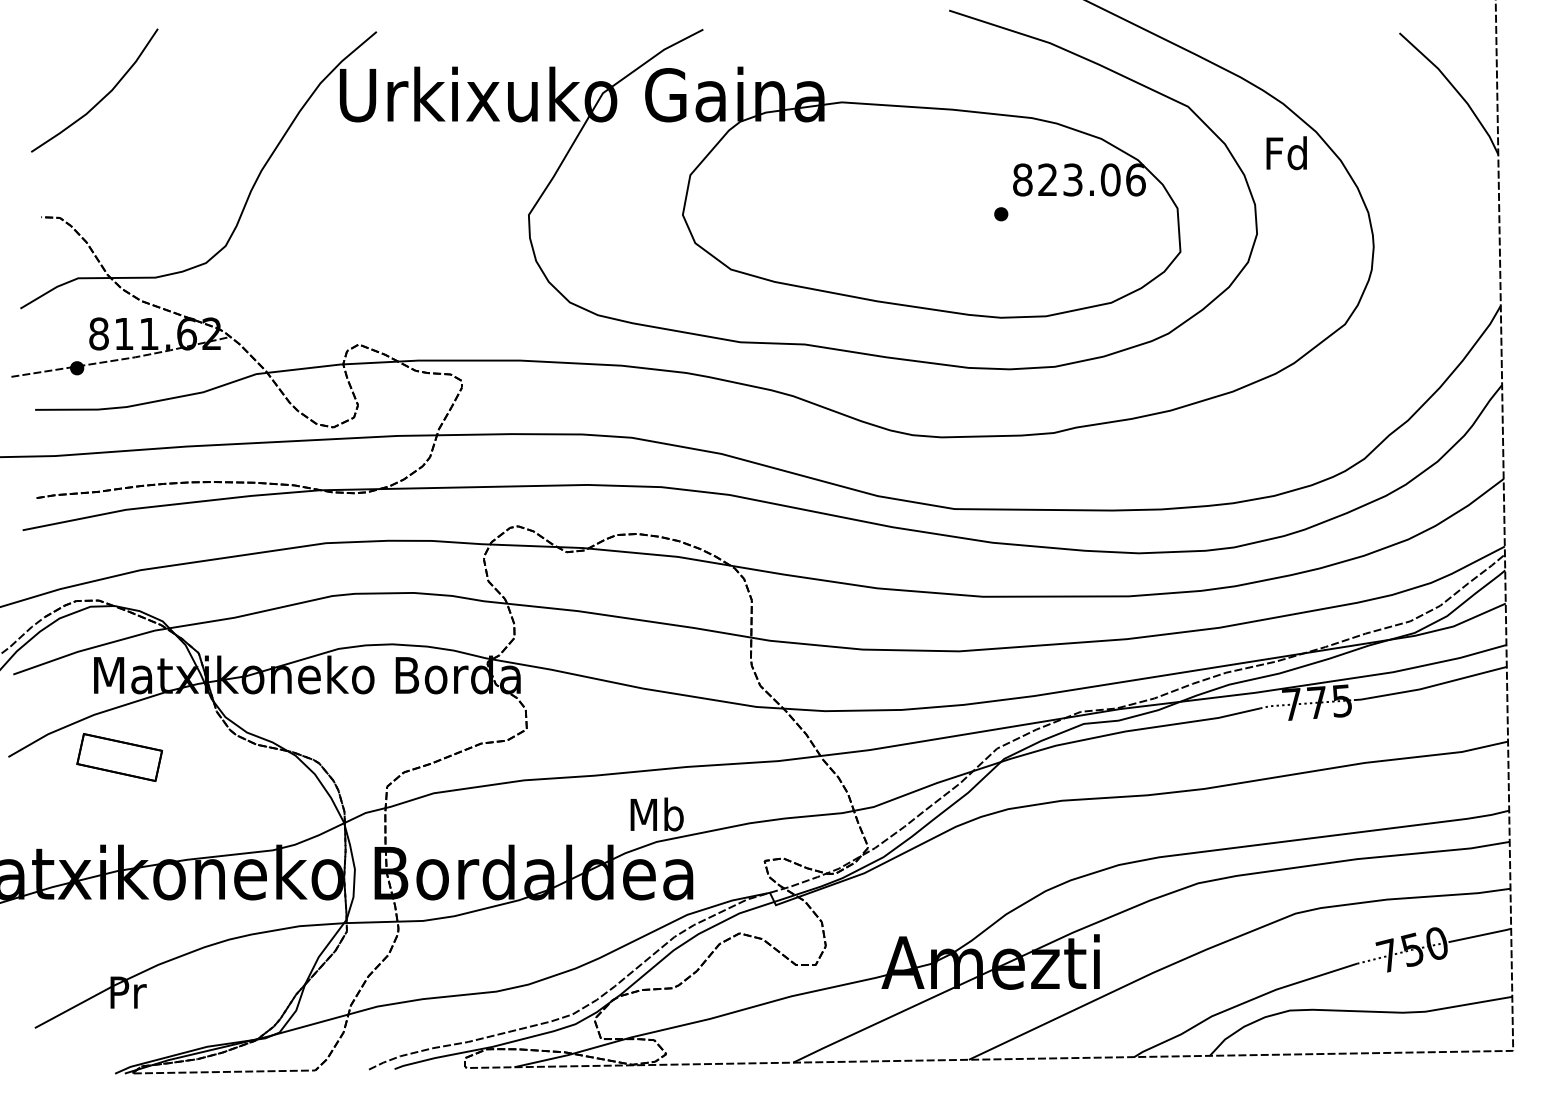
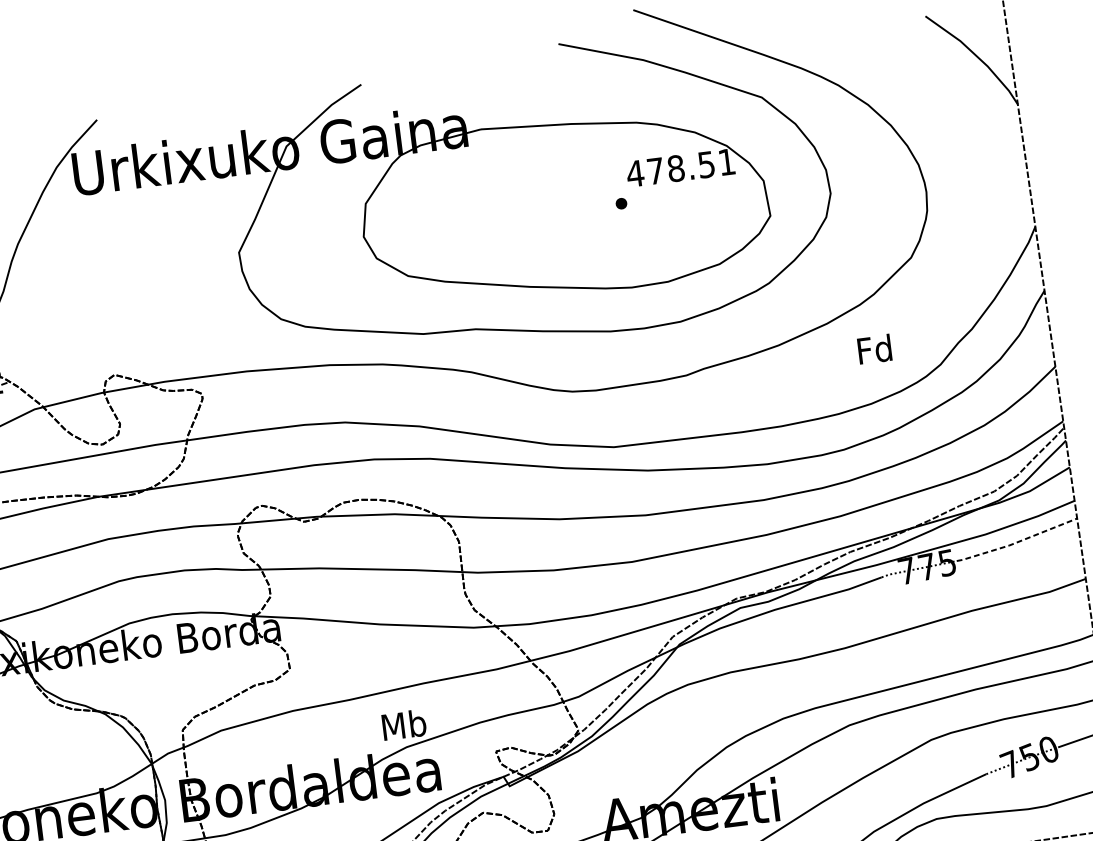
text: (1286, 153) -> (874, 349), moved
text: (1078, 179) -> (680, 167), 823.06 -> 478.51
line: (1429, 686) -> (1016, 542), solid -> dashed

